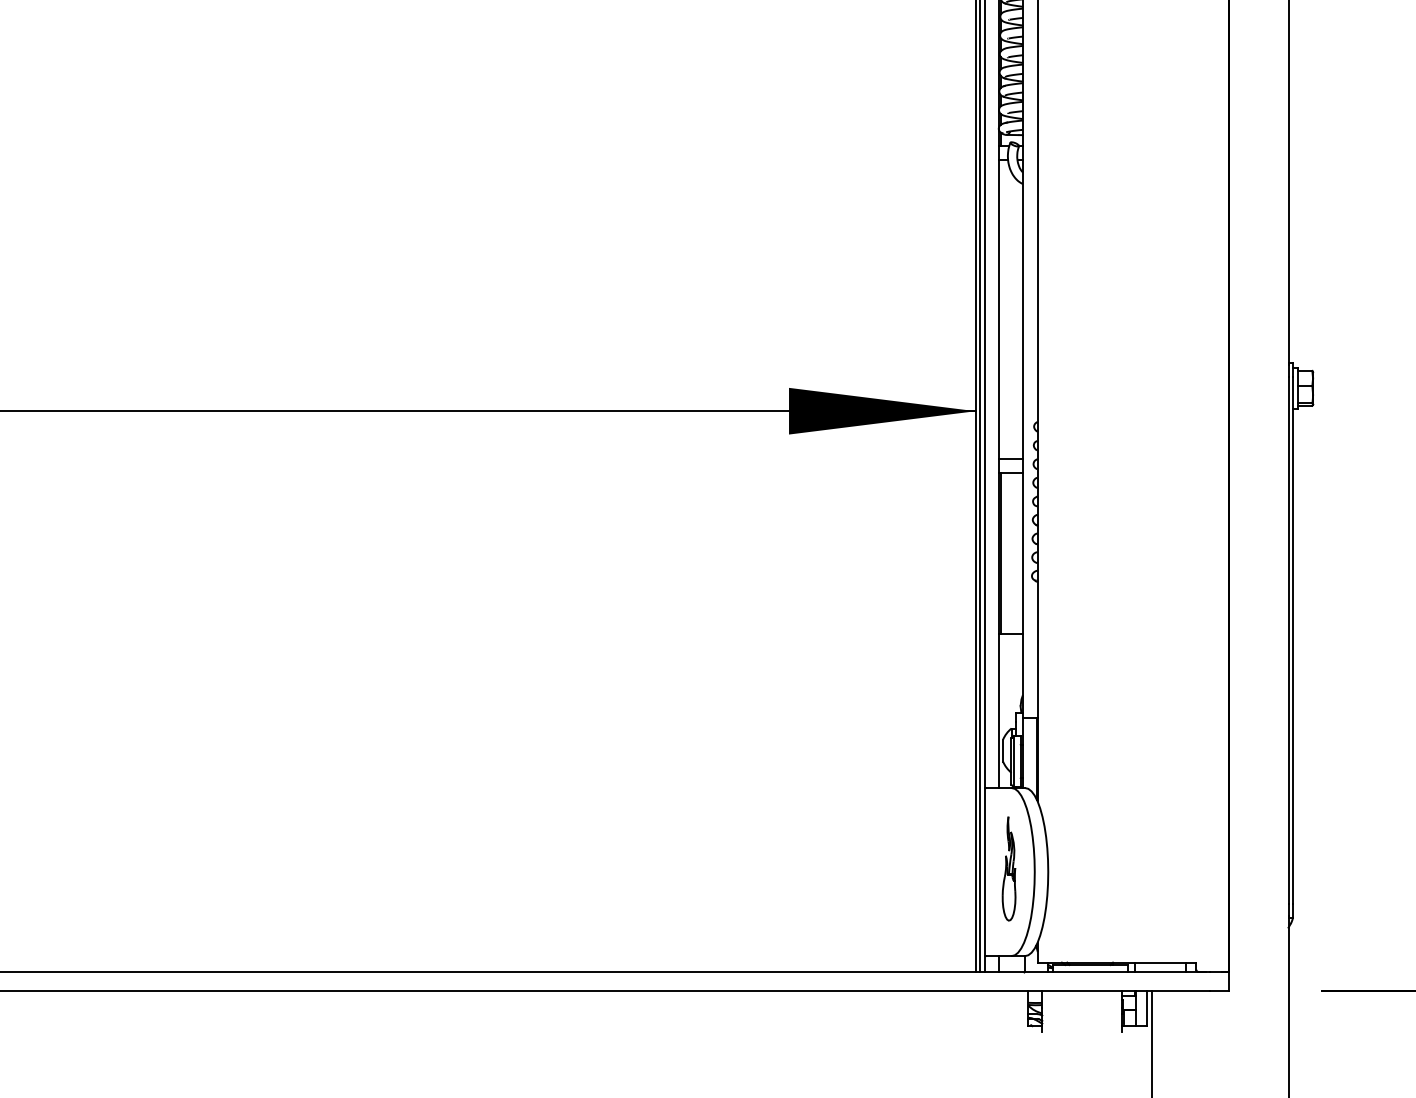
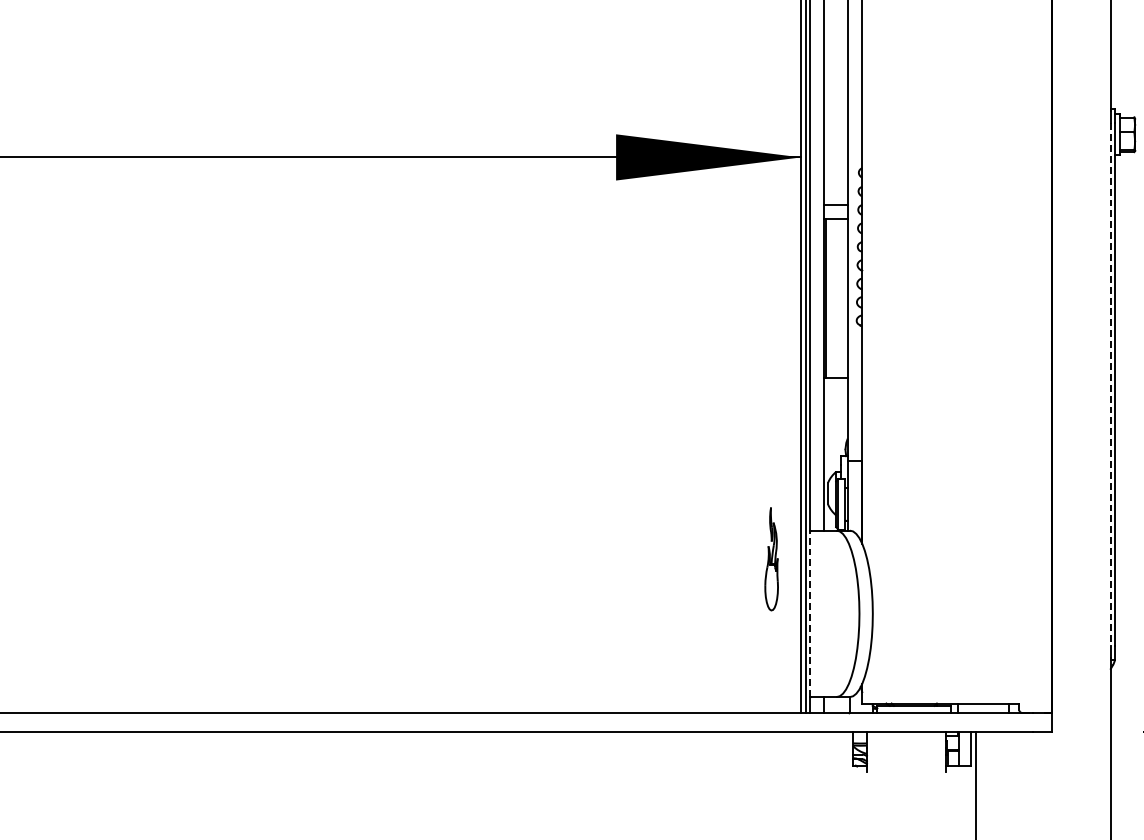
line: (1288, 640) -> (1110, 384), solid -> dashed
part: (1008, 868) -> (771, 558), moved
line: (985, 871) -> (810, 613), solid -> dashed

